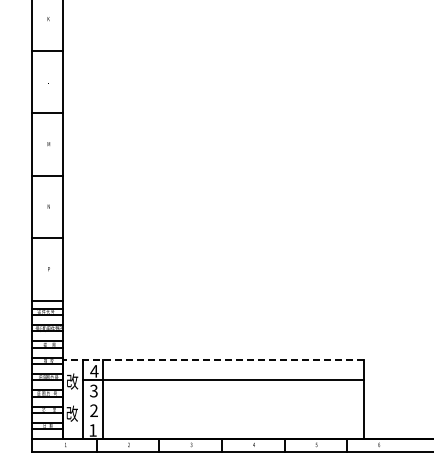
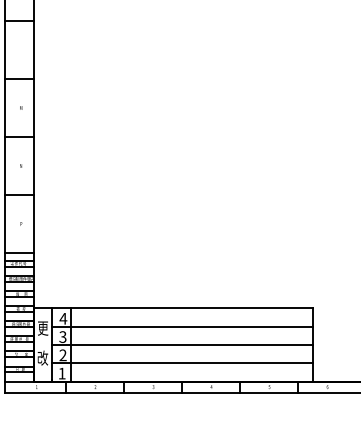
line: (212, 360) -> (172, 308), dashed -> solid
text: (72, 381) -> (43, 328), 改 -> 更
line: (222, 399) -> (182, 344), added
line: (222, 419) -> (182, 363), added

